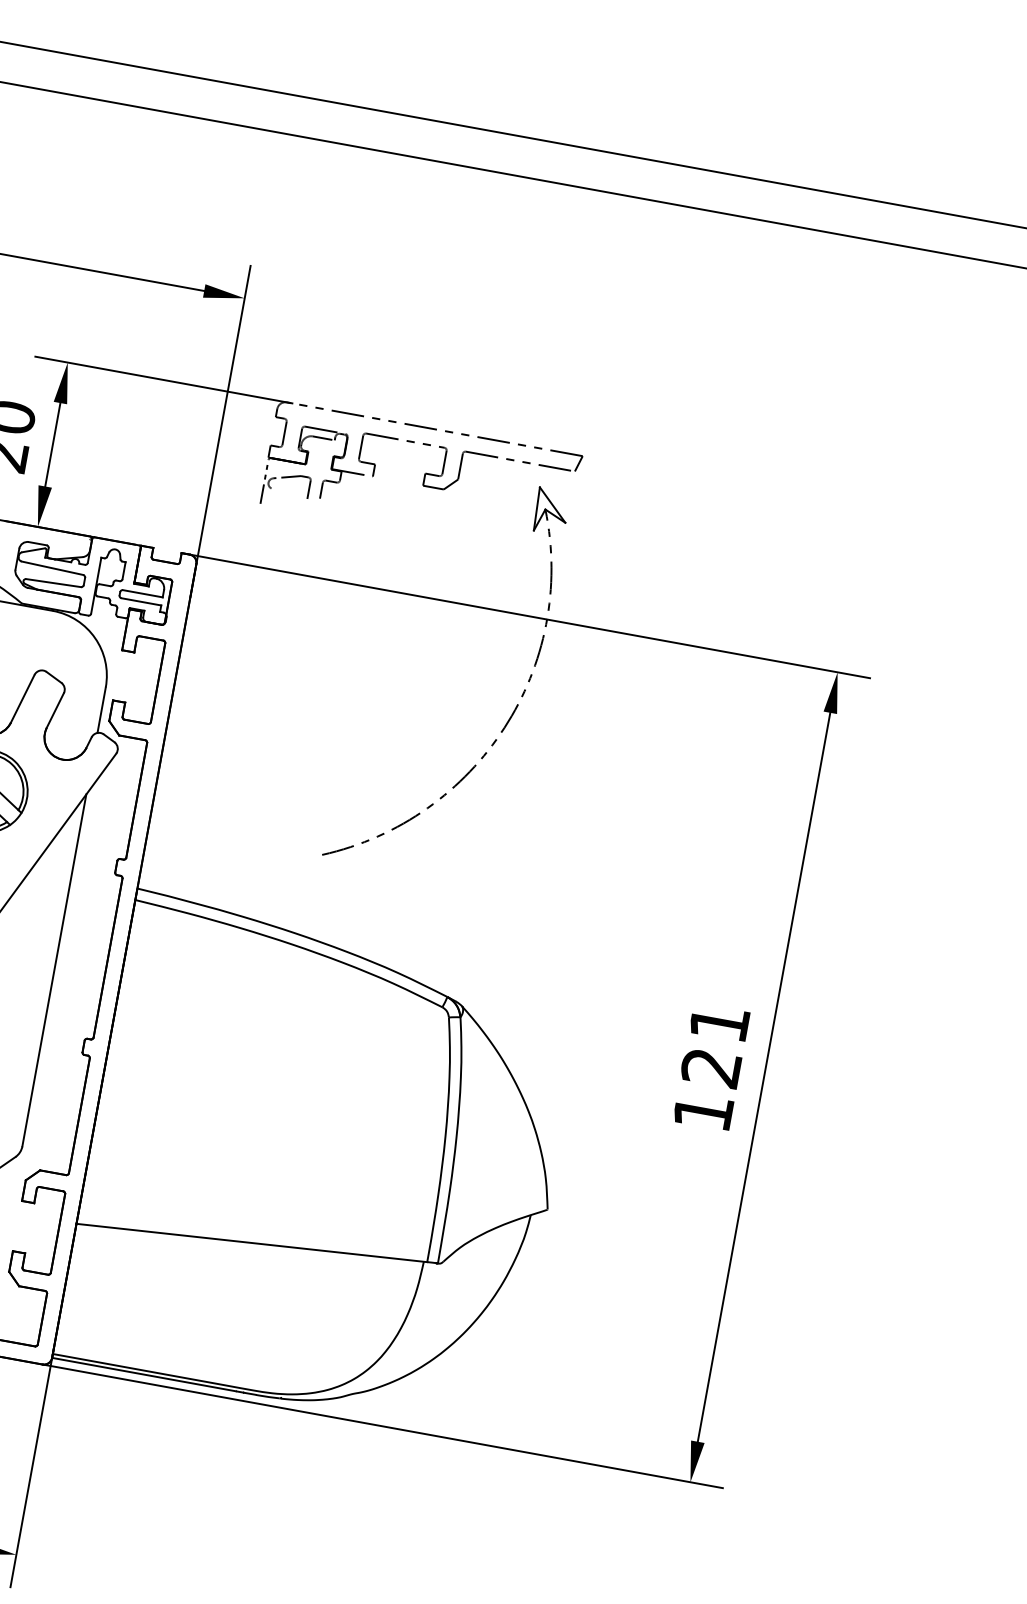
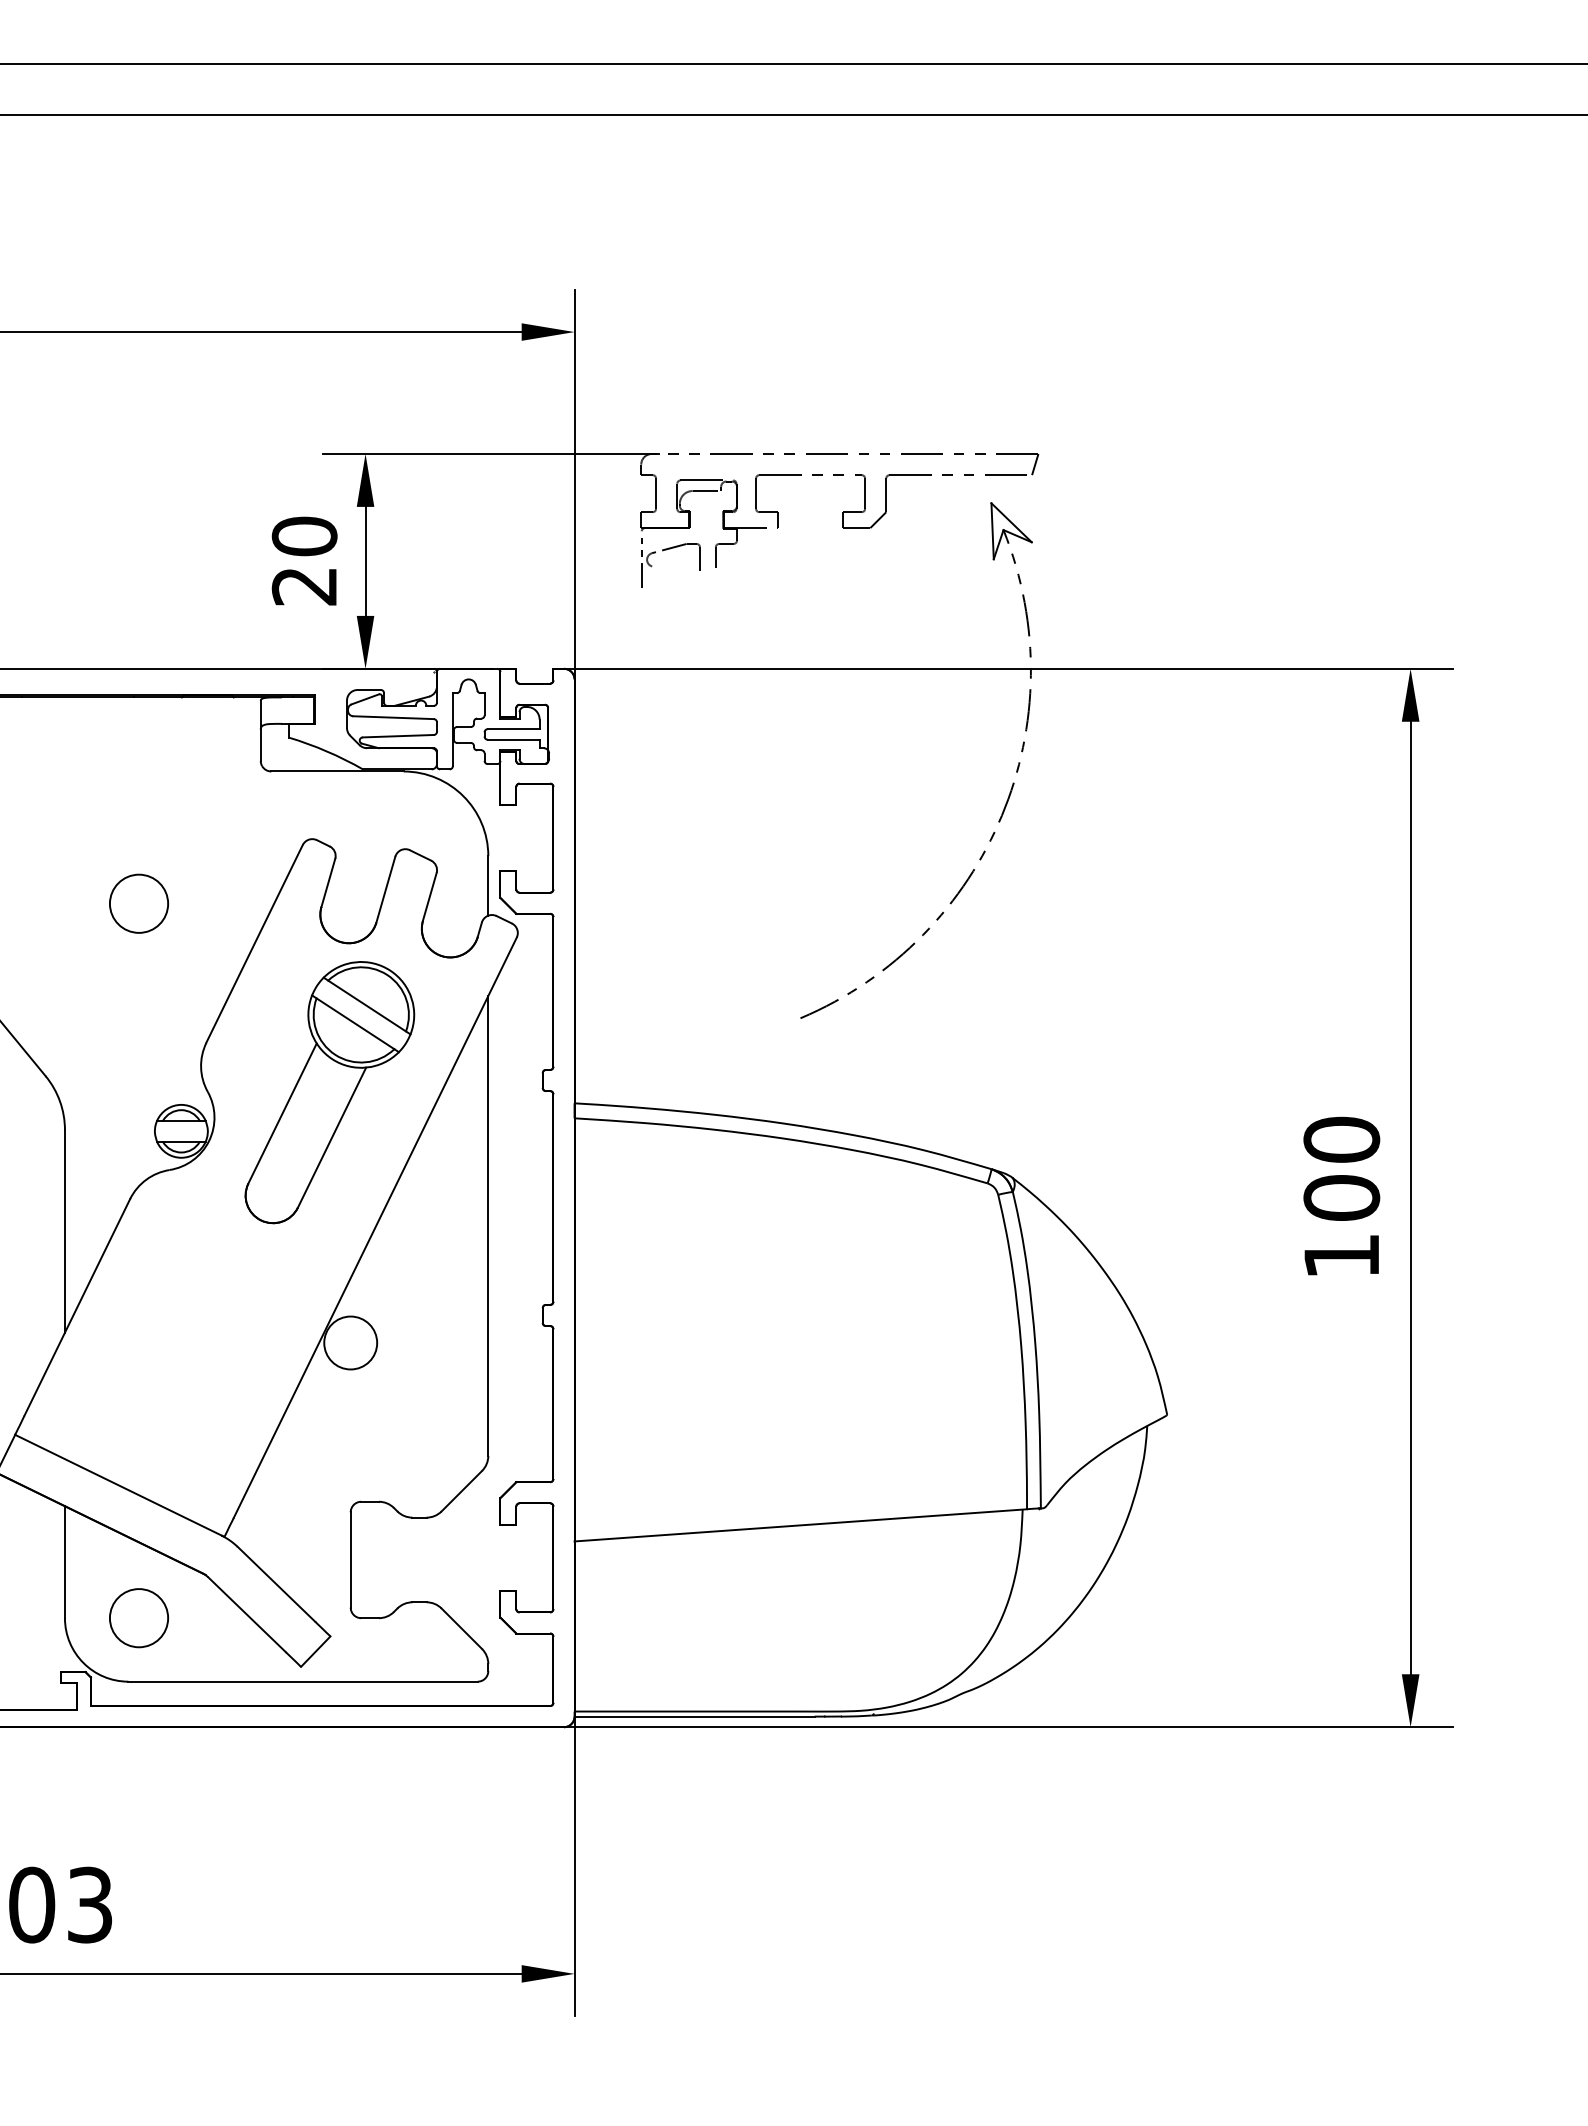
text: (715, 1045) -> (1341, 1168), 121 -> 100

